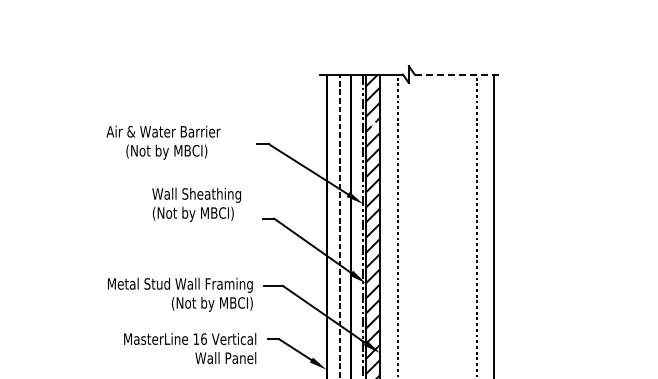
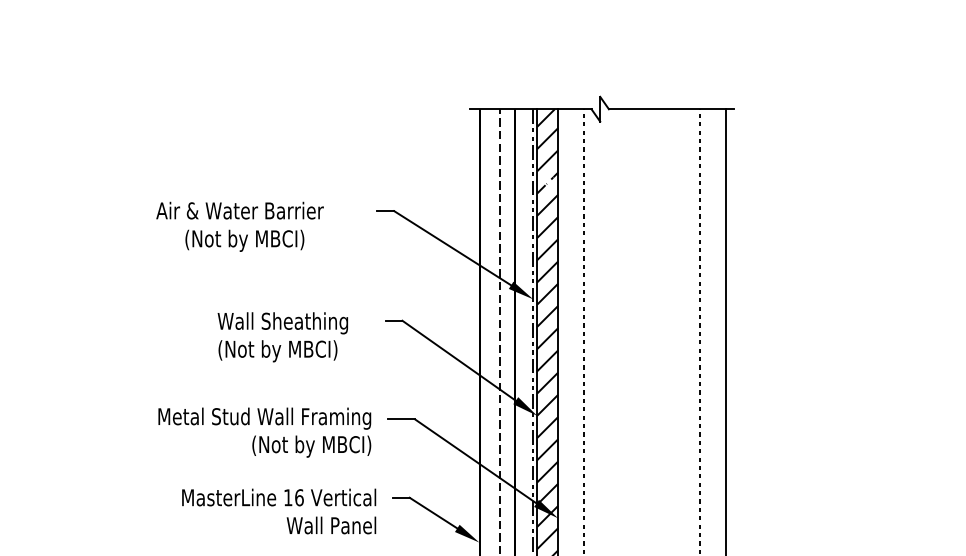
line: (457, 74) -> (671, 109), dashed -> solid
text: (163, 142) -> (240, 226), moved
text: (196, 204) -> (282, 336), moved

